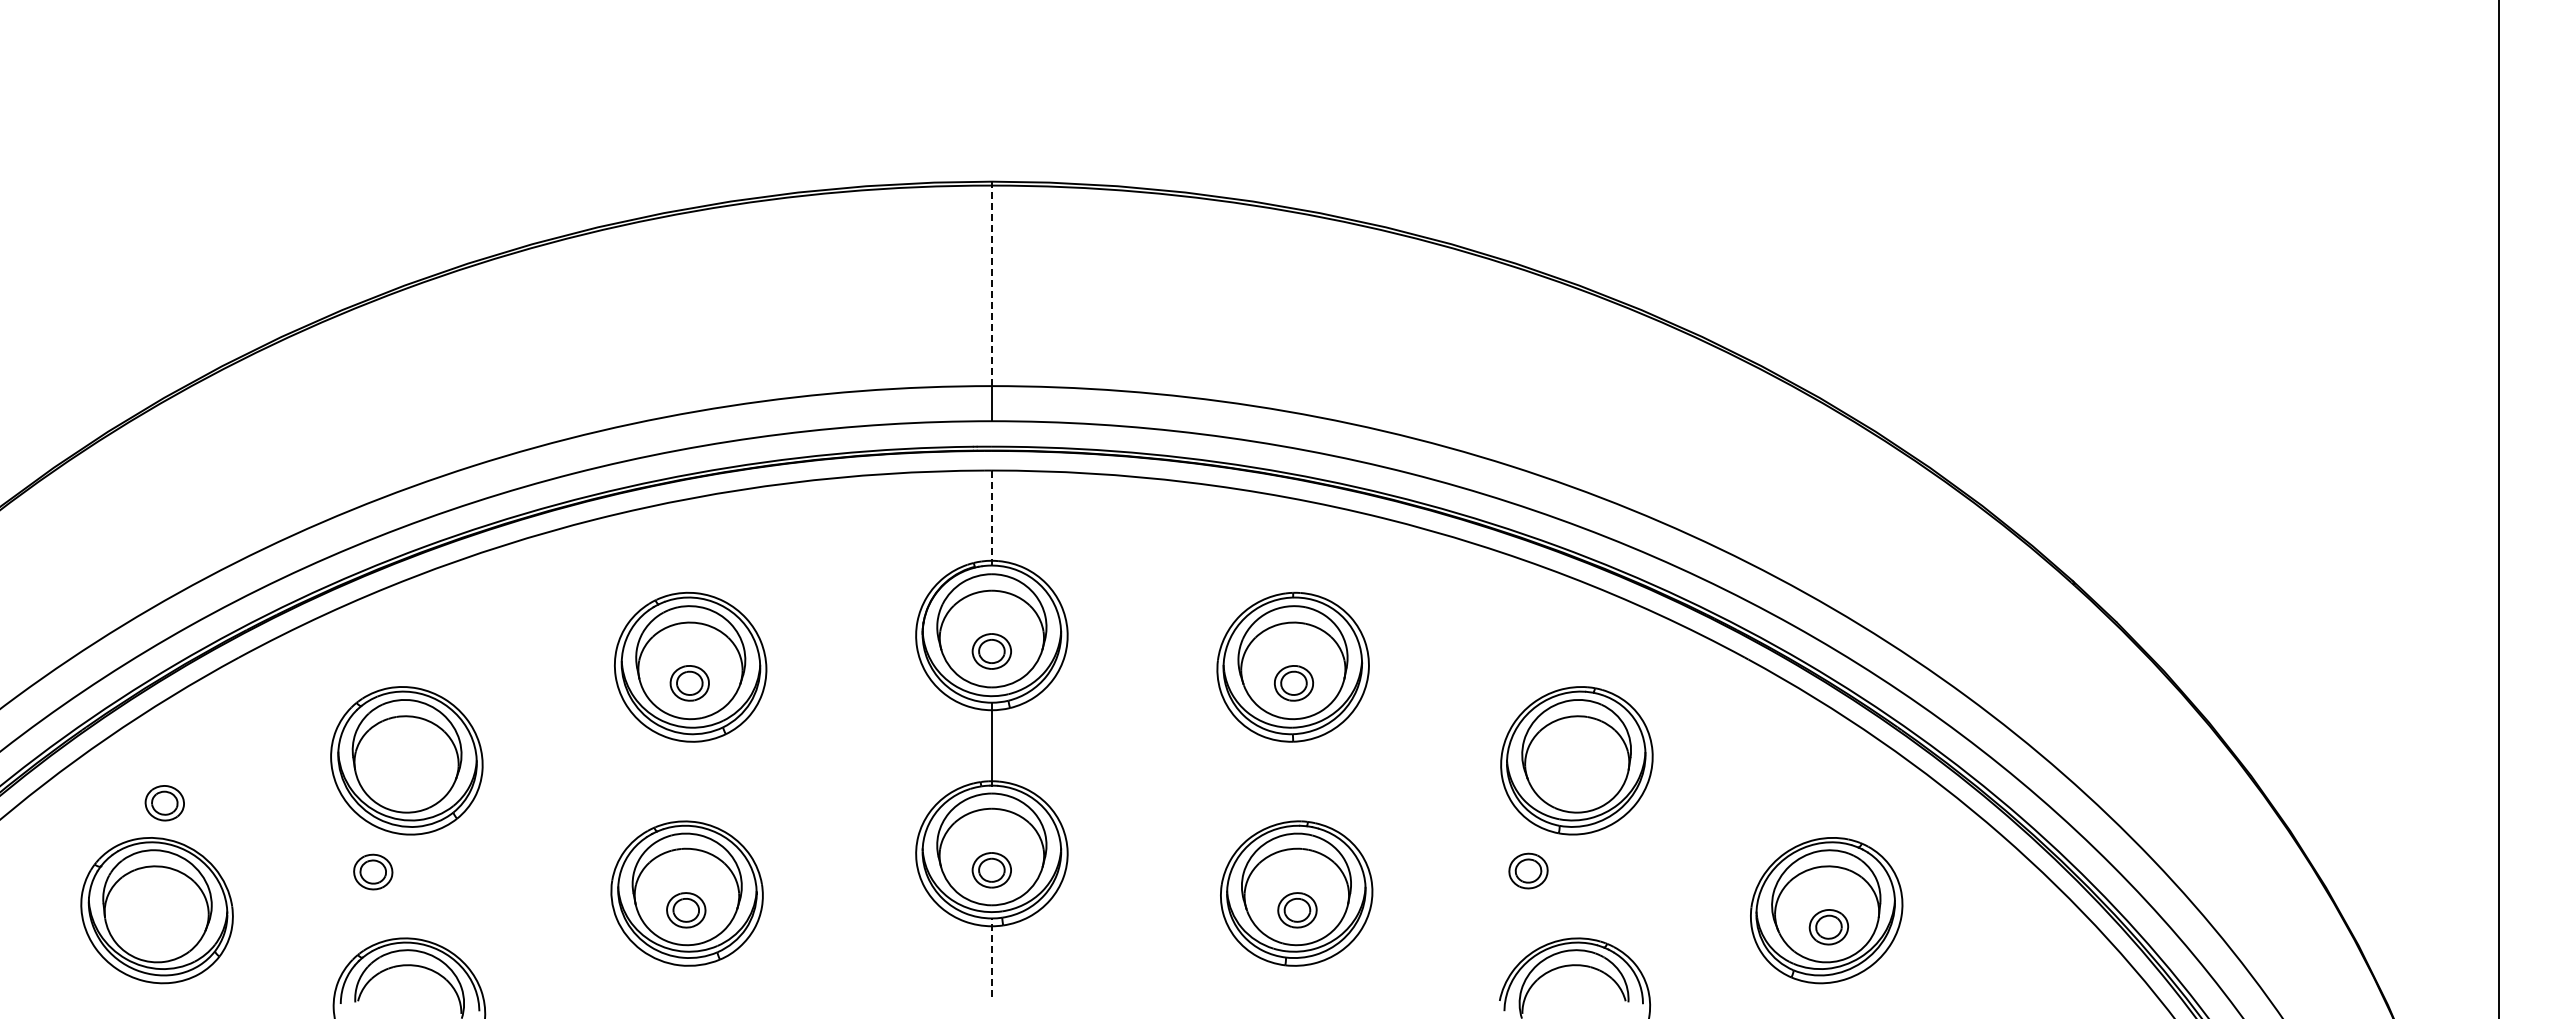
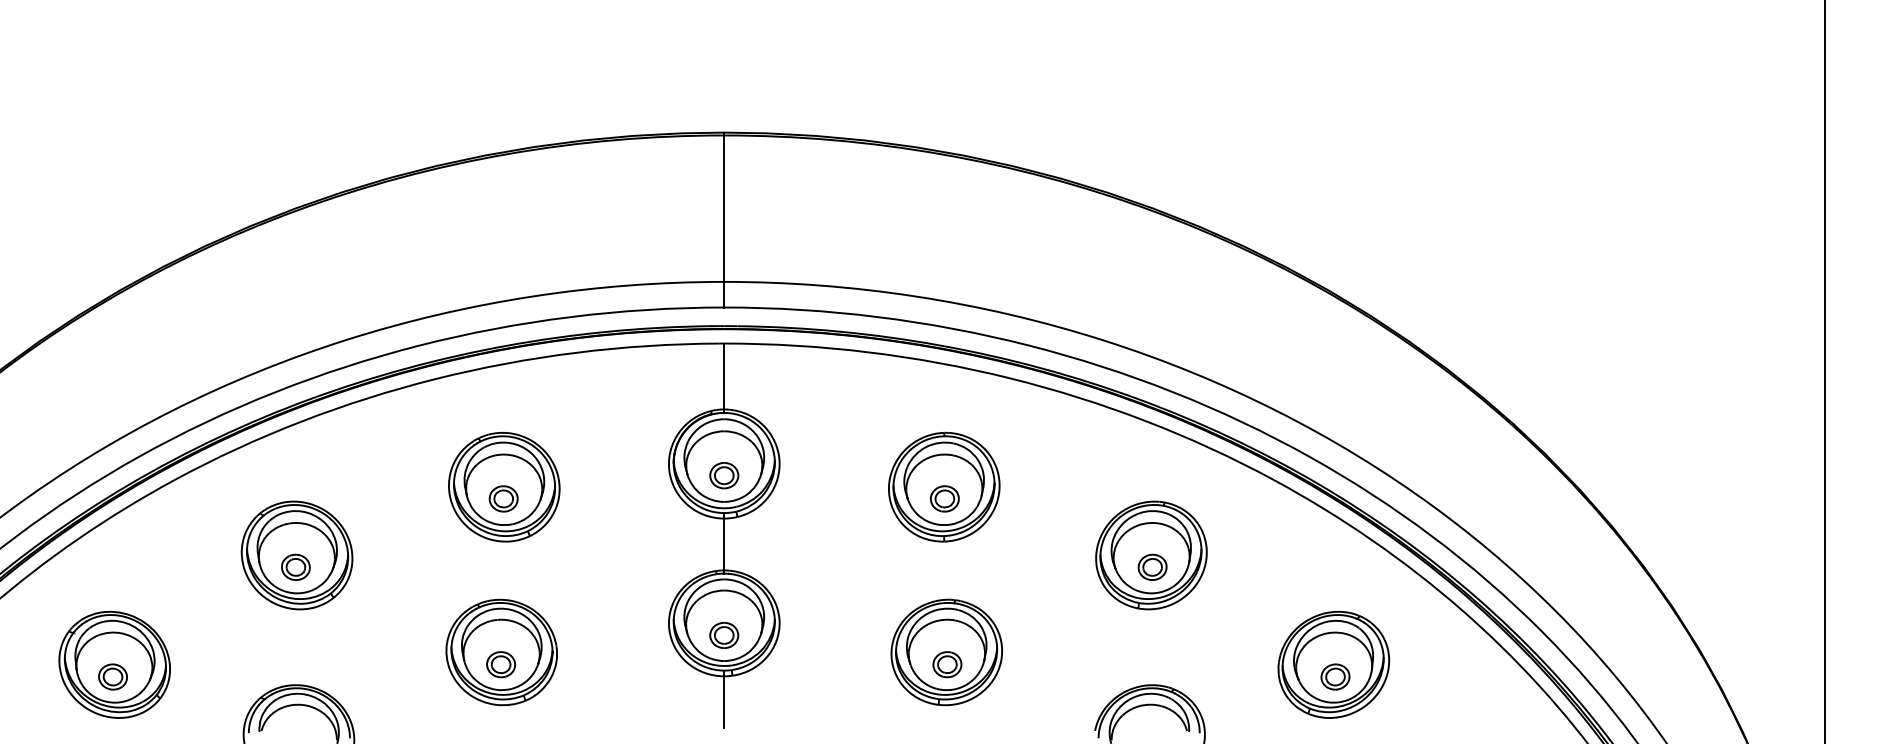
line: (991, 285) -> (723, 208), dashed -> solid
line: (991, 517) -> (723, 377), dashed -> solid
part: (164, 803) -> (112, 677), moved
part: (1528, 870) -> (1152, 566), moved
part: (373, 871) -> (296, 566), moved
line: (991, 957) -> (723, 699), dashed -> solid

